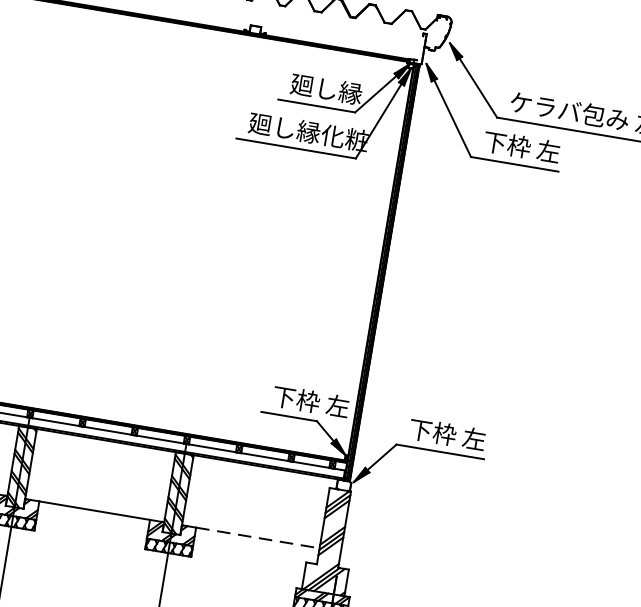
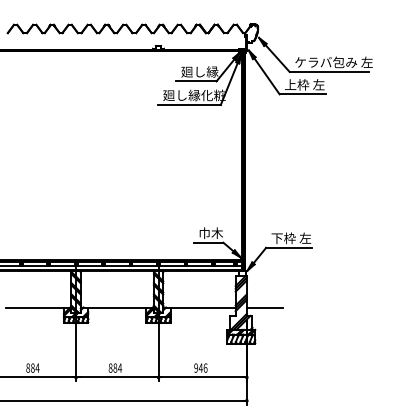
text: (494, 141) -> (290, 84), 下枠 左 -> 上枠 左
text: (310, 400) -> (218, 232), 下枠 左 -> 巾木
line: (258, 538) -> (203, 307), dashed -> solid
line: (374, 557) -> (264, 307), added

